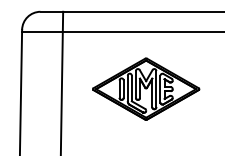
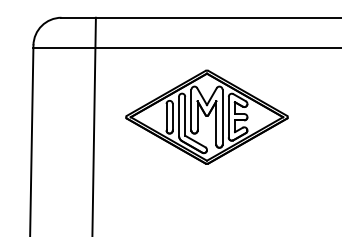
part: (146, 88) -> (207, 116), moved

